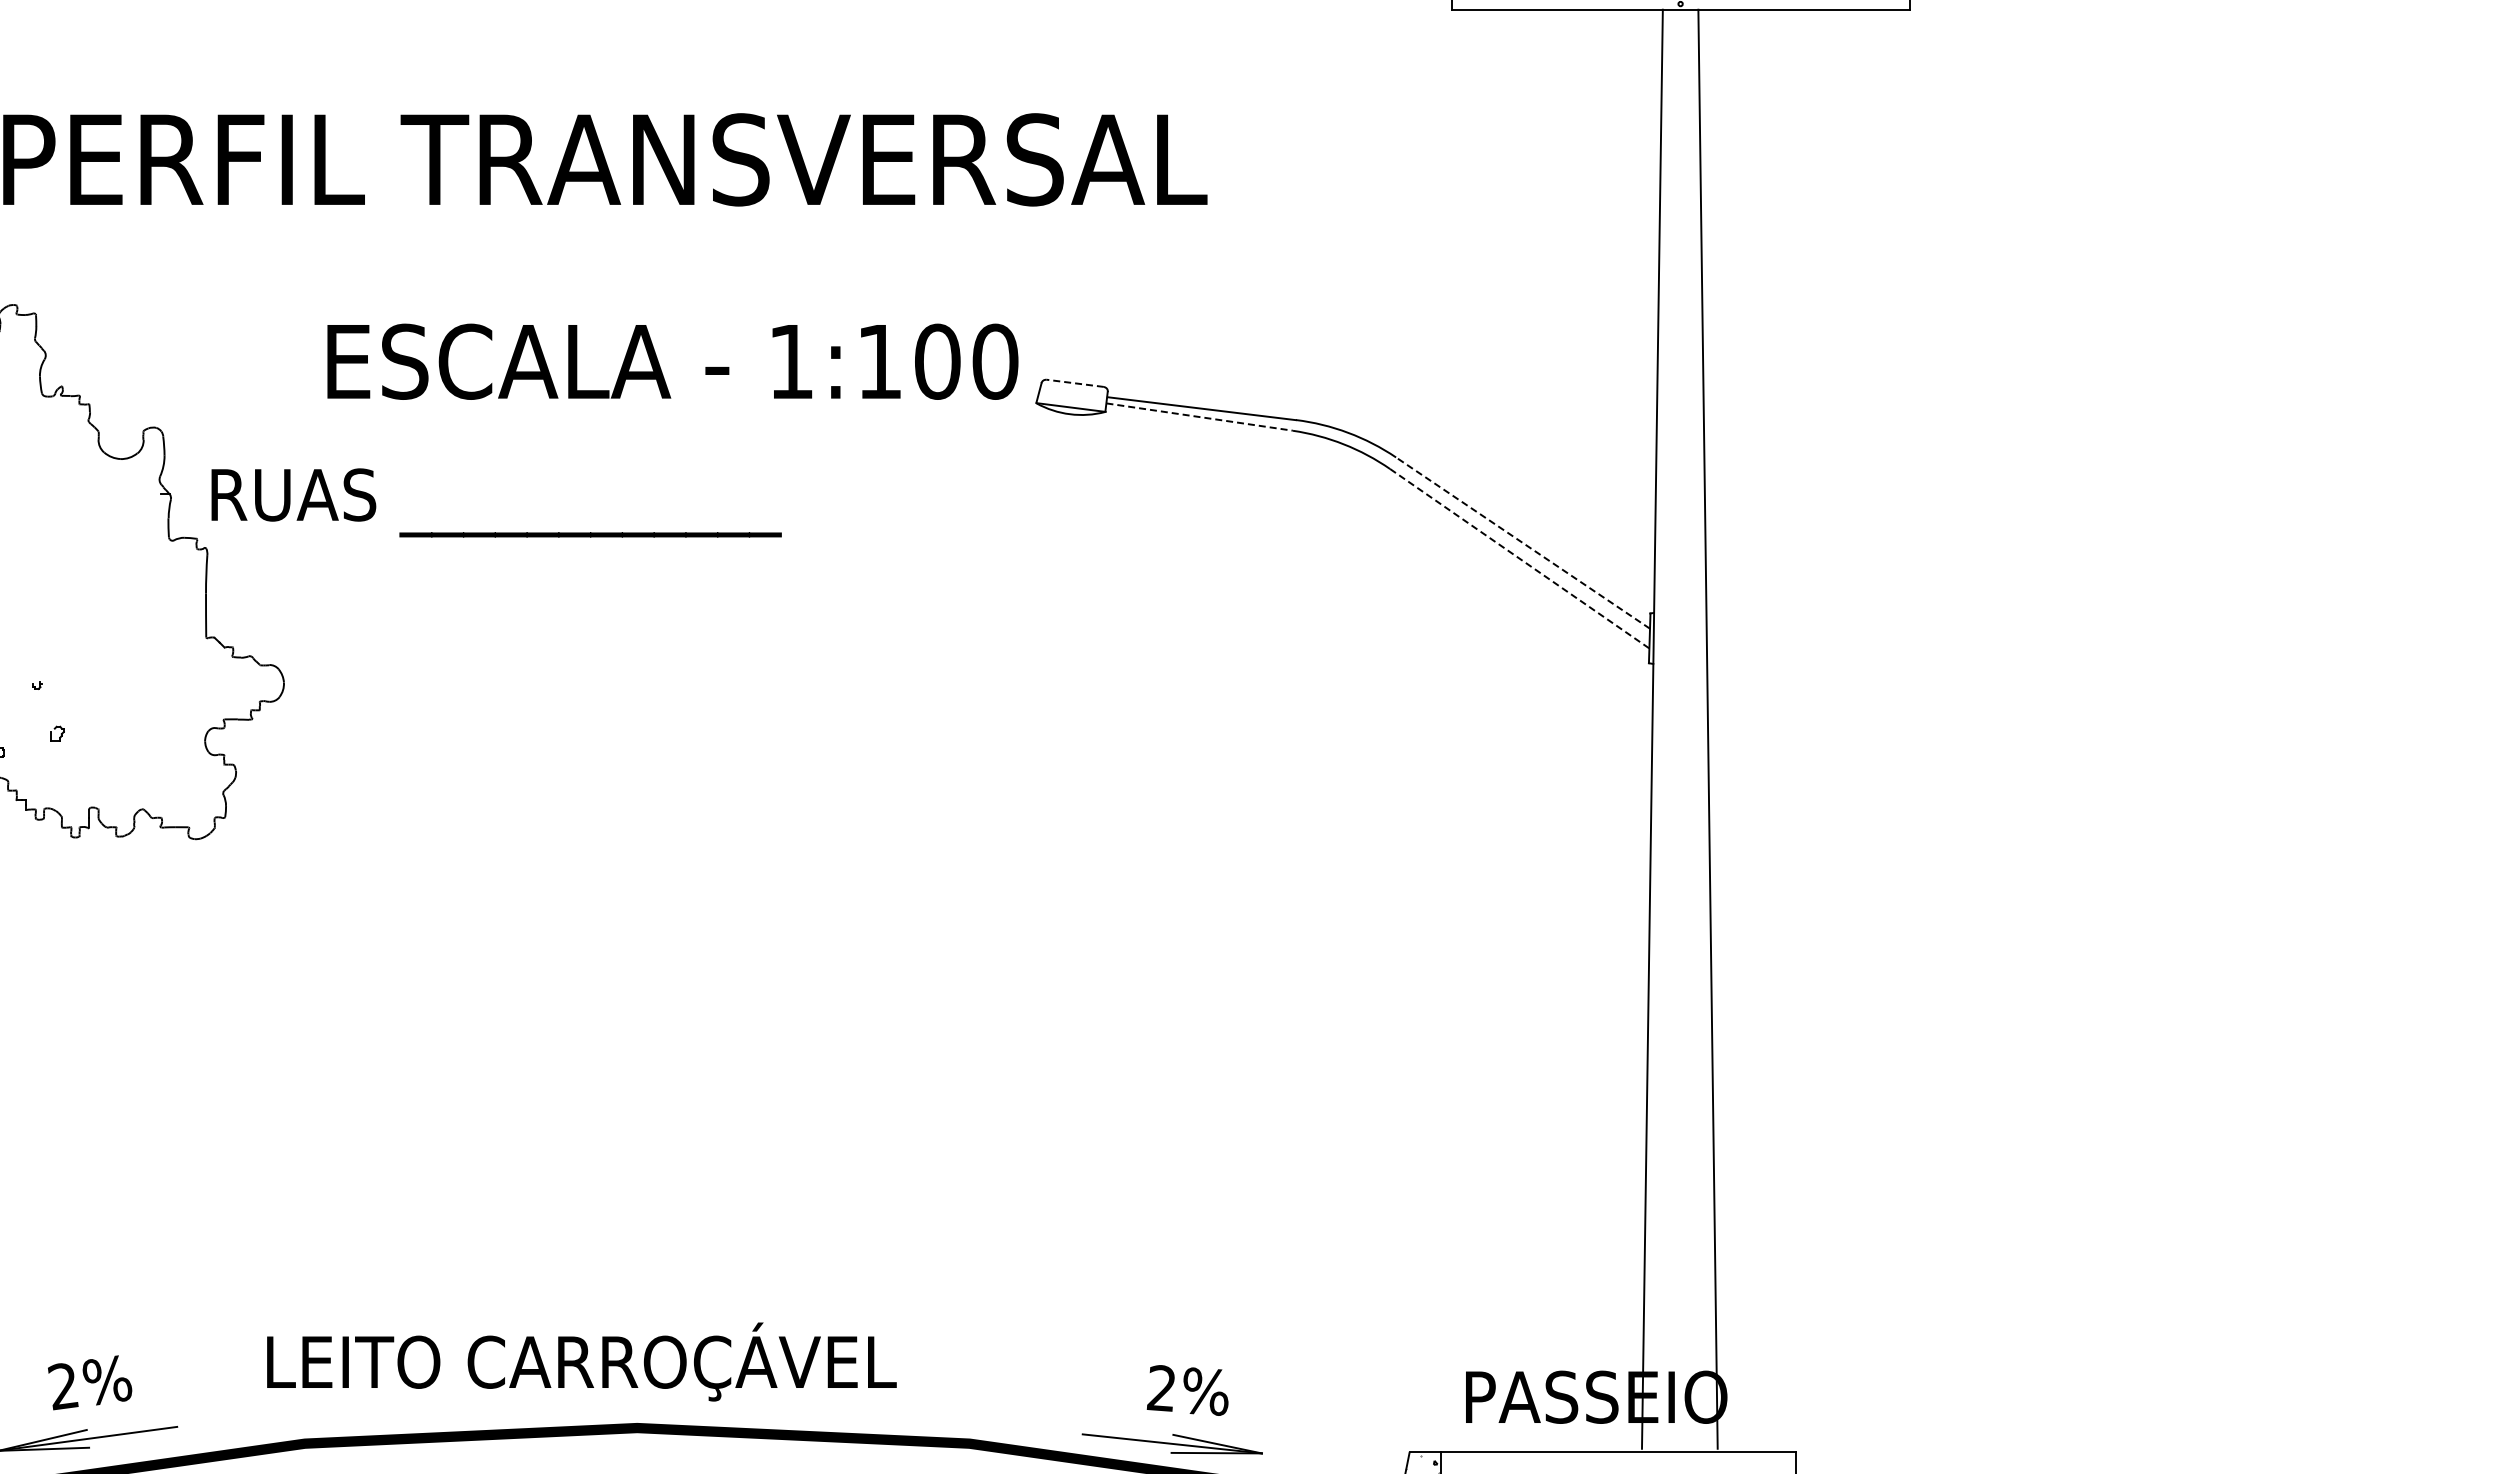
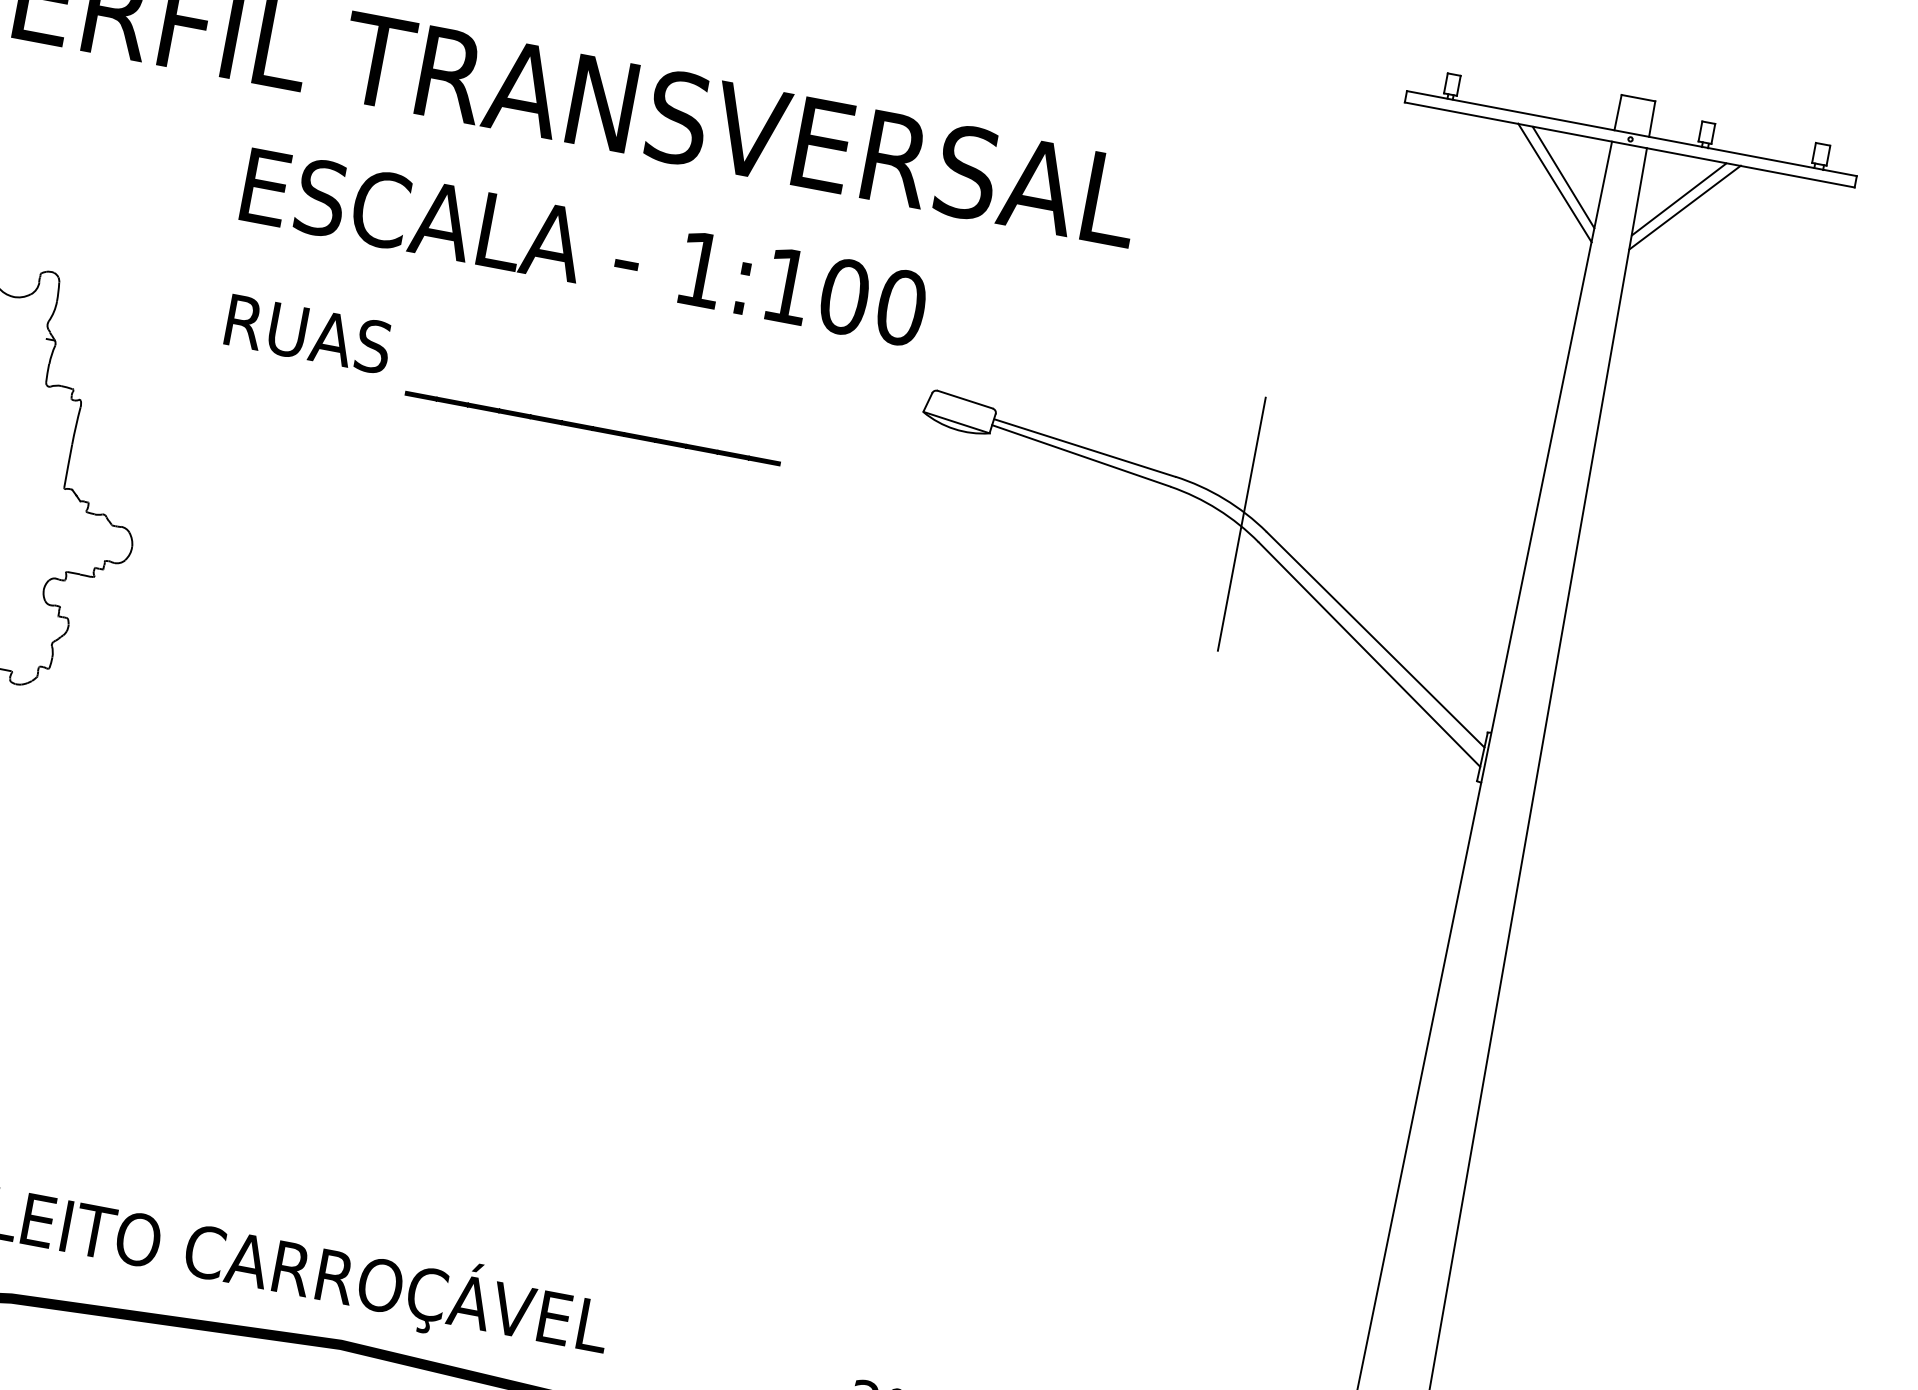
line: (1621, 53) -> (1563, 176), added
line: (1739, 53) -> (1679, 198), added
line: (1614, 60) -> (1555, 182), added
line: (1746, 60) -> (1684, 207), added
text: (672, 361) -> (584, 247), moved
line: (1075, 383) -> (965, 399), dashed -> solid
line: (1200, 417) -> (1082, 456), dashed -> solid
line: (1370, 454) -> (1242, 524), added
text: (496, 502) -> (506, 379), moved
line: (1522, 542) -> (1375, 639), dashed -> solid
line: (1519, 558) -> (1369, 654), dashed -> solid

